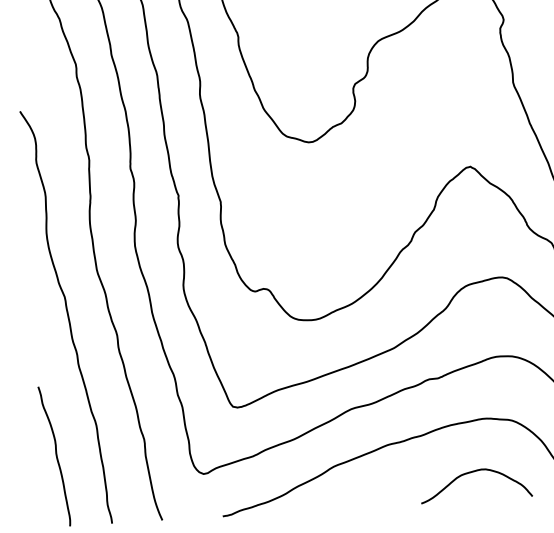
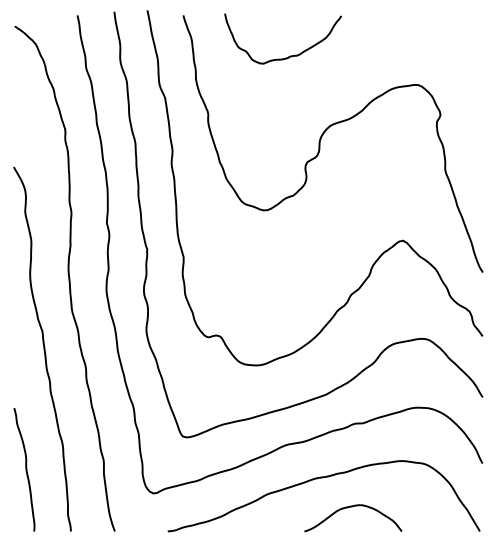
curve: (474, 472) -> (352, 507), moved

